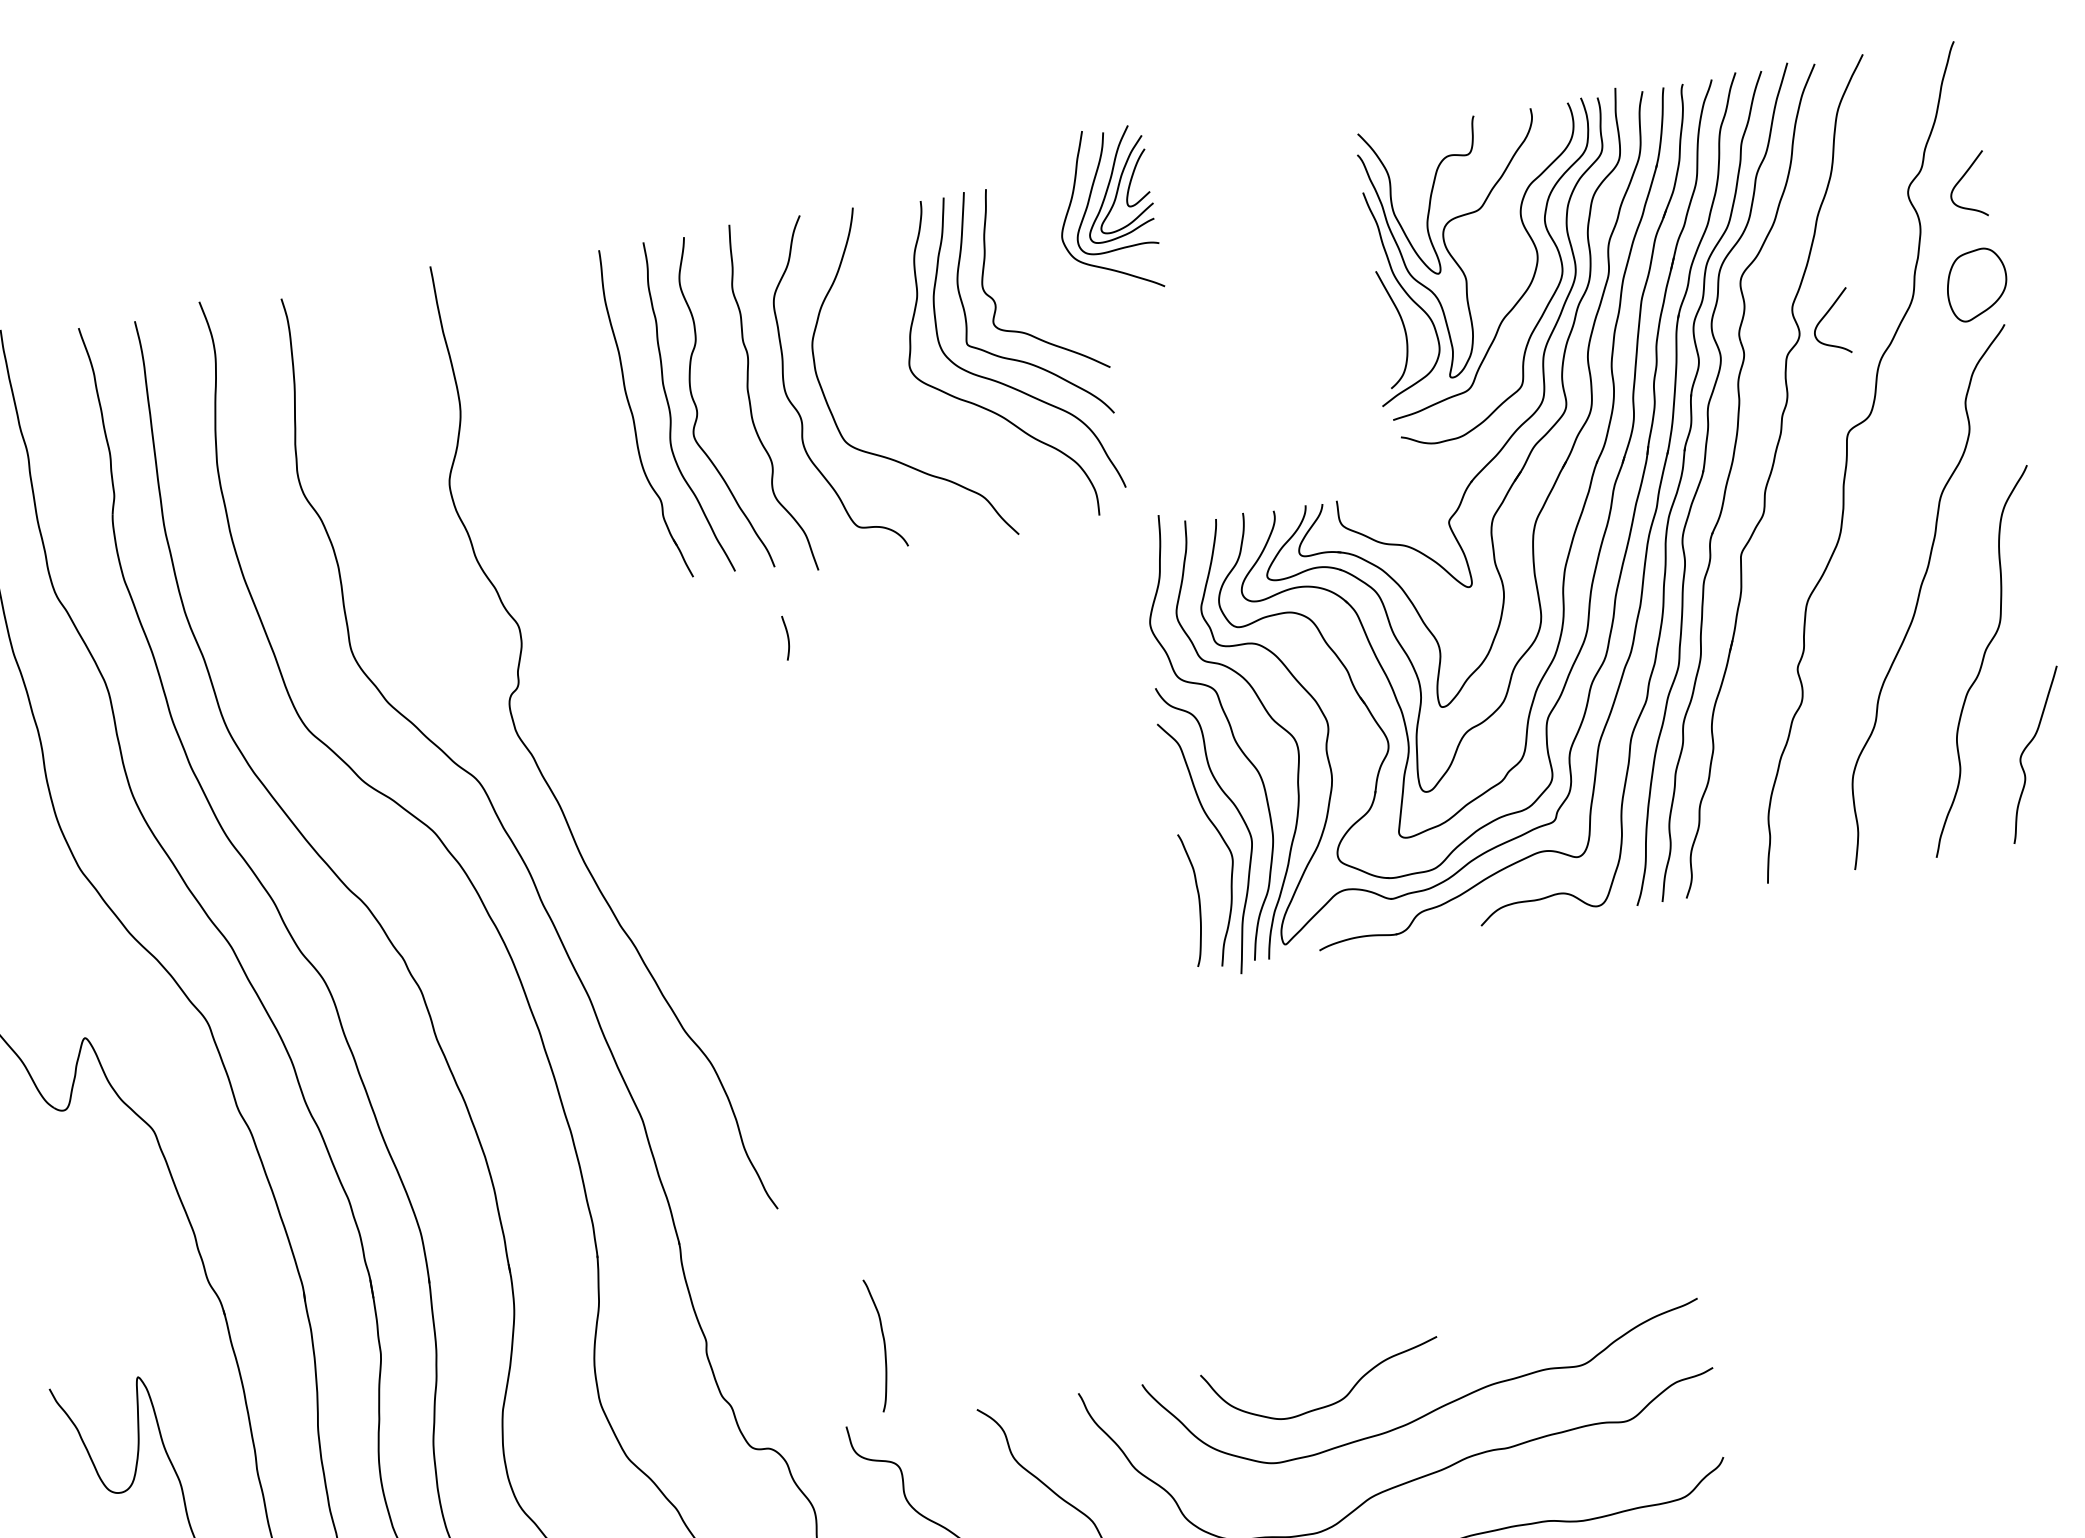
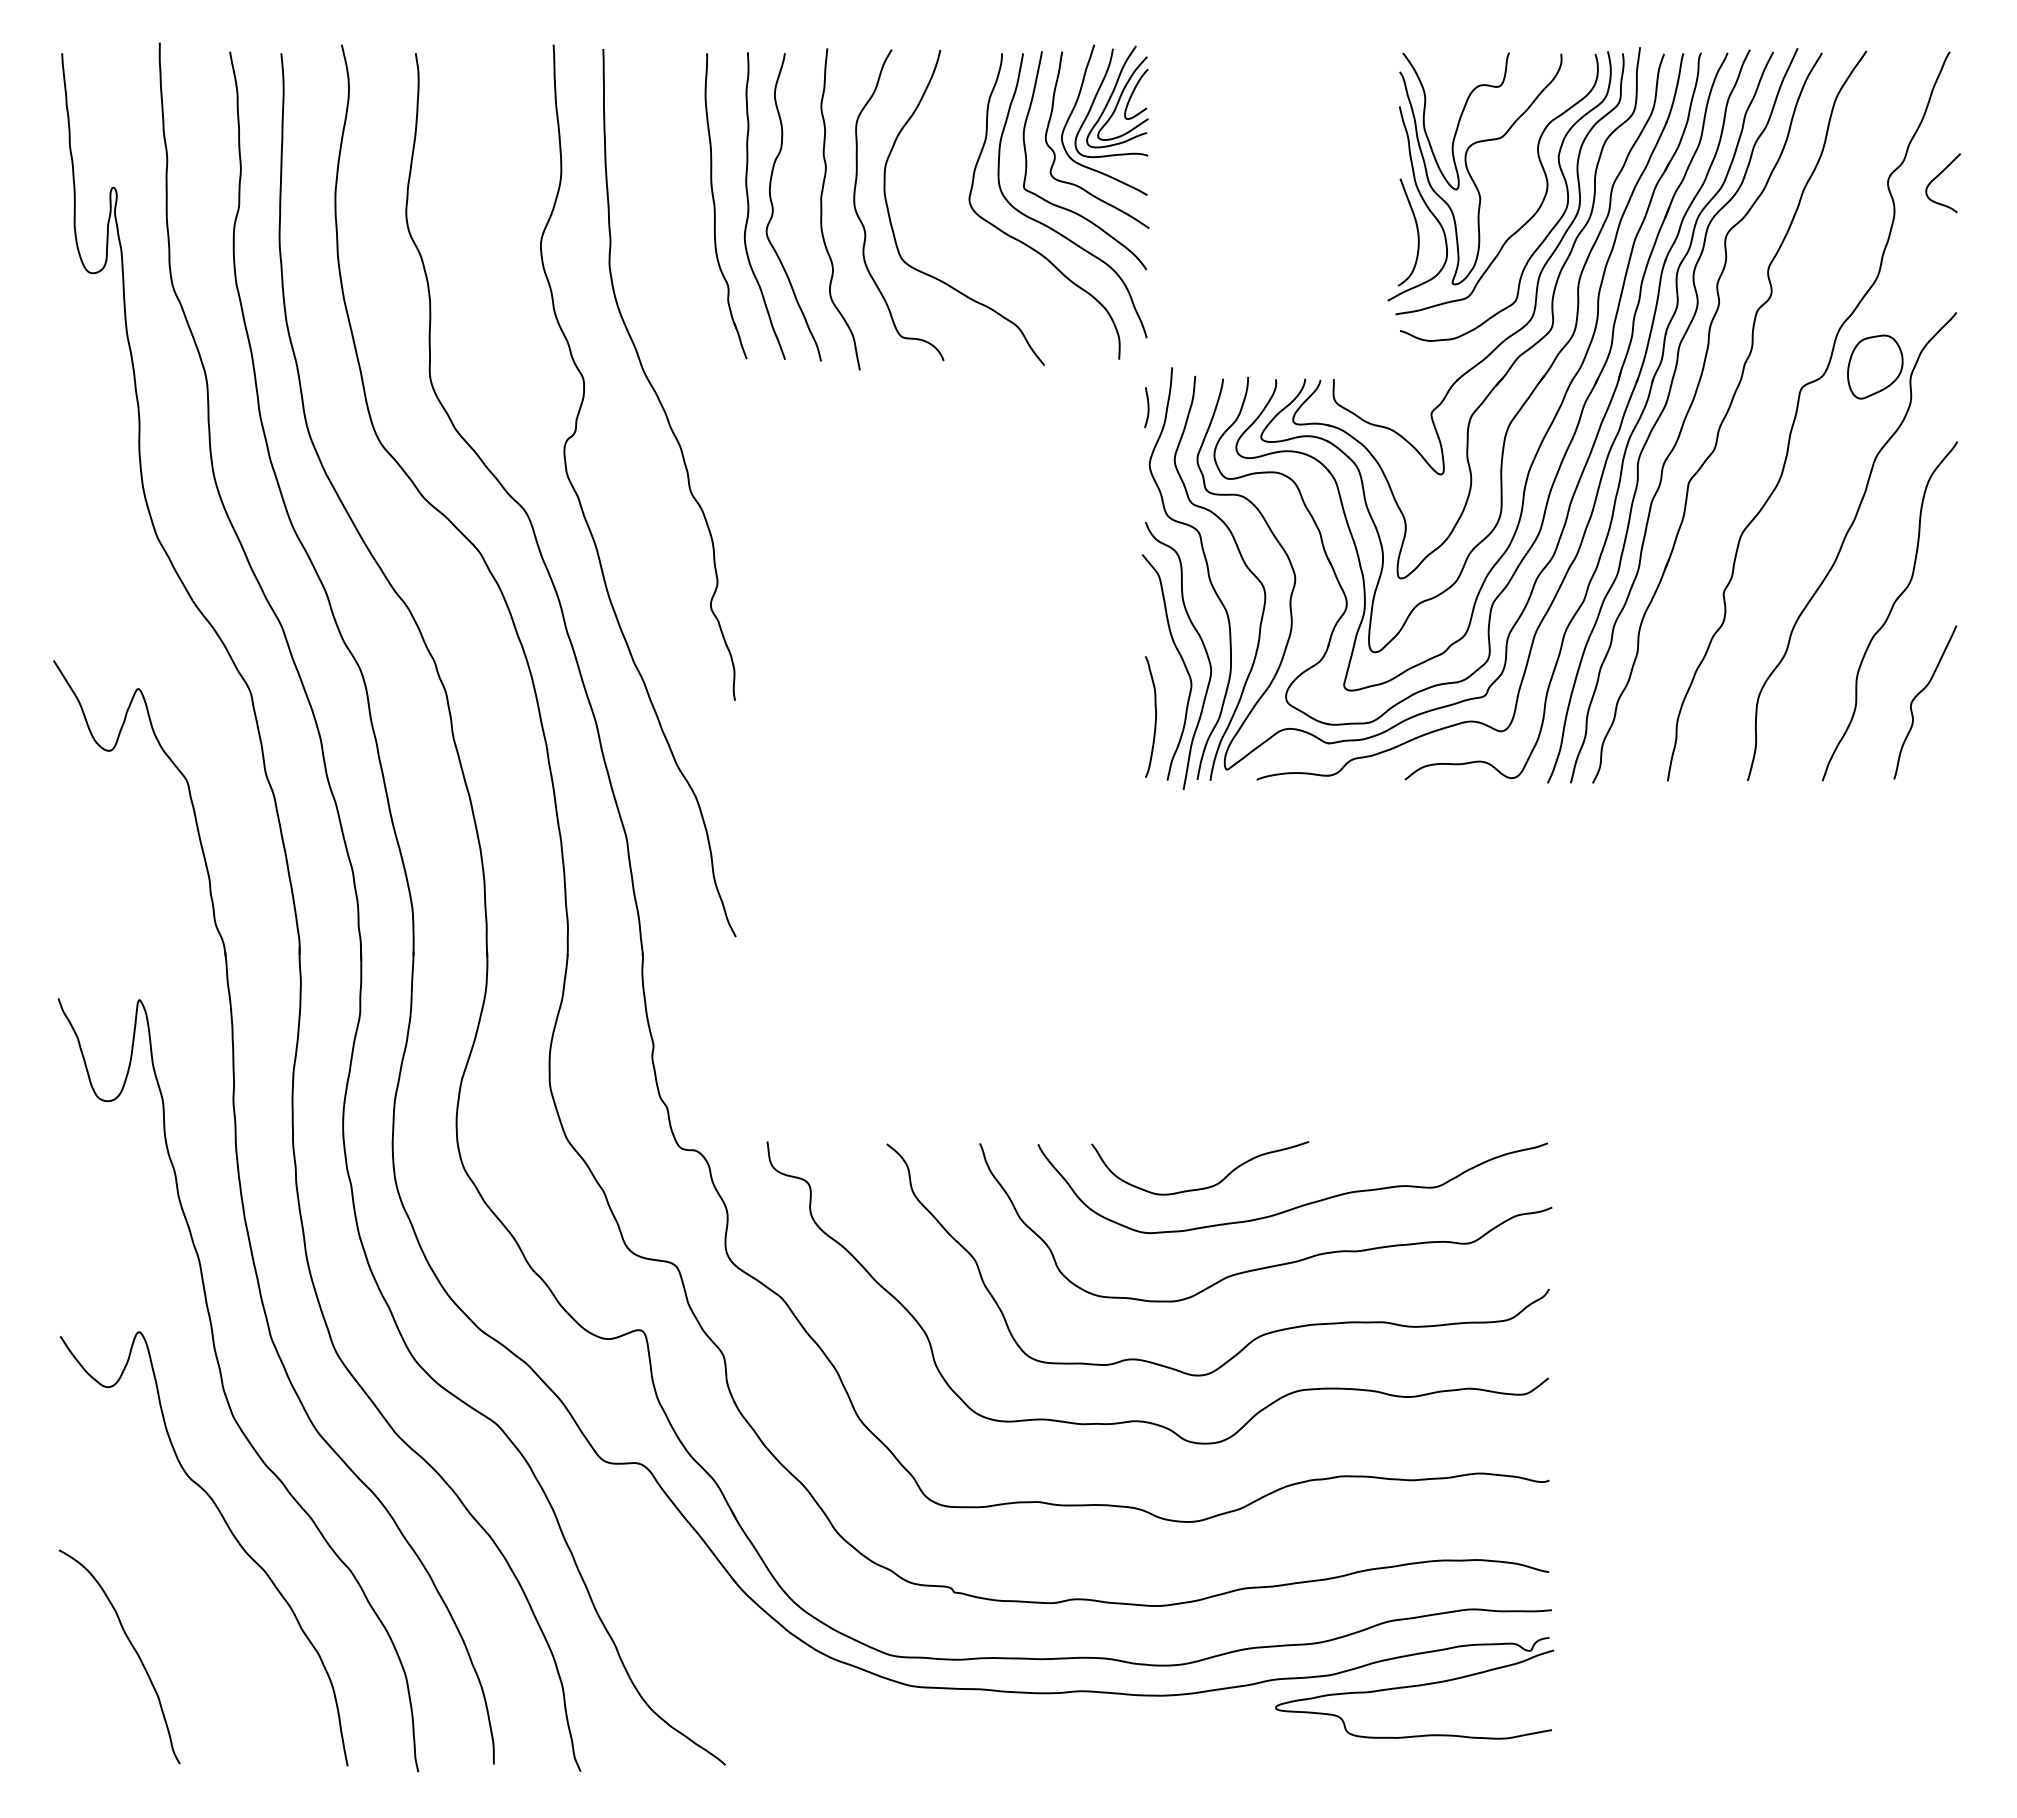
part: (1105, 210) -> (1104, 119), moved
part: (1977, 283) -> (1875, 366), moved
curve: (1824, 317) -> (1796, 281), removed
curve: (596, 622) -> (653, 386), added
curve: (787, 637) -> (1147, 407), moved
curve: (884, 1343) -> (812, 1072), removed

